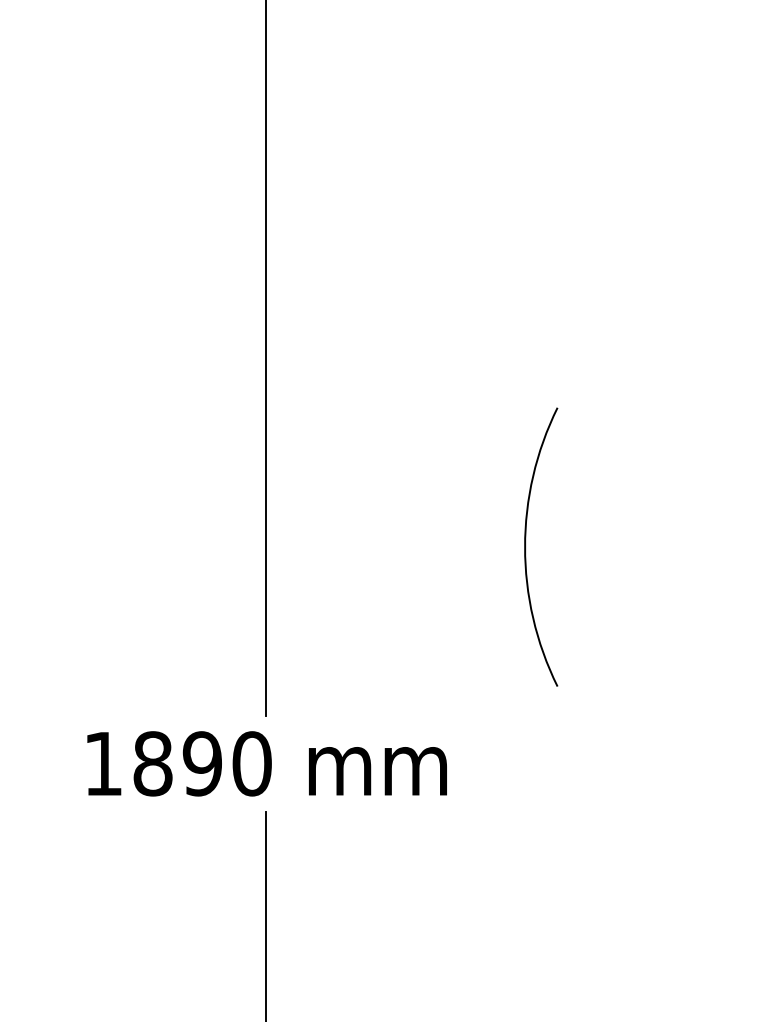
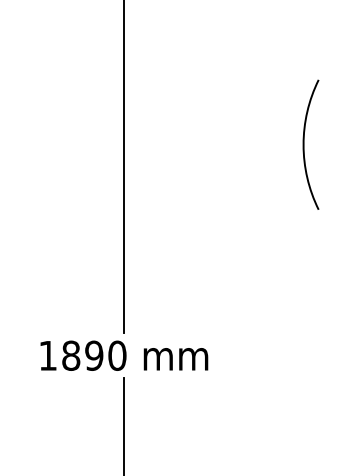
arc: (527, 546) -> (304, 144), moved

